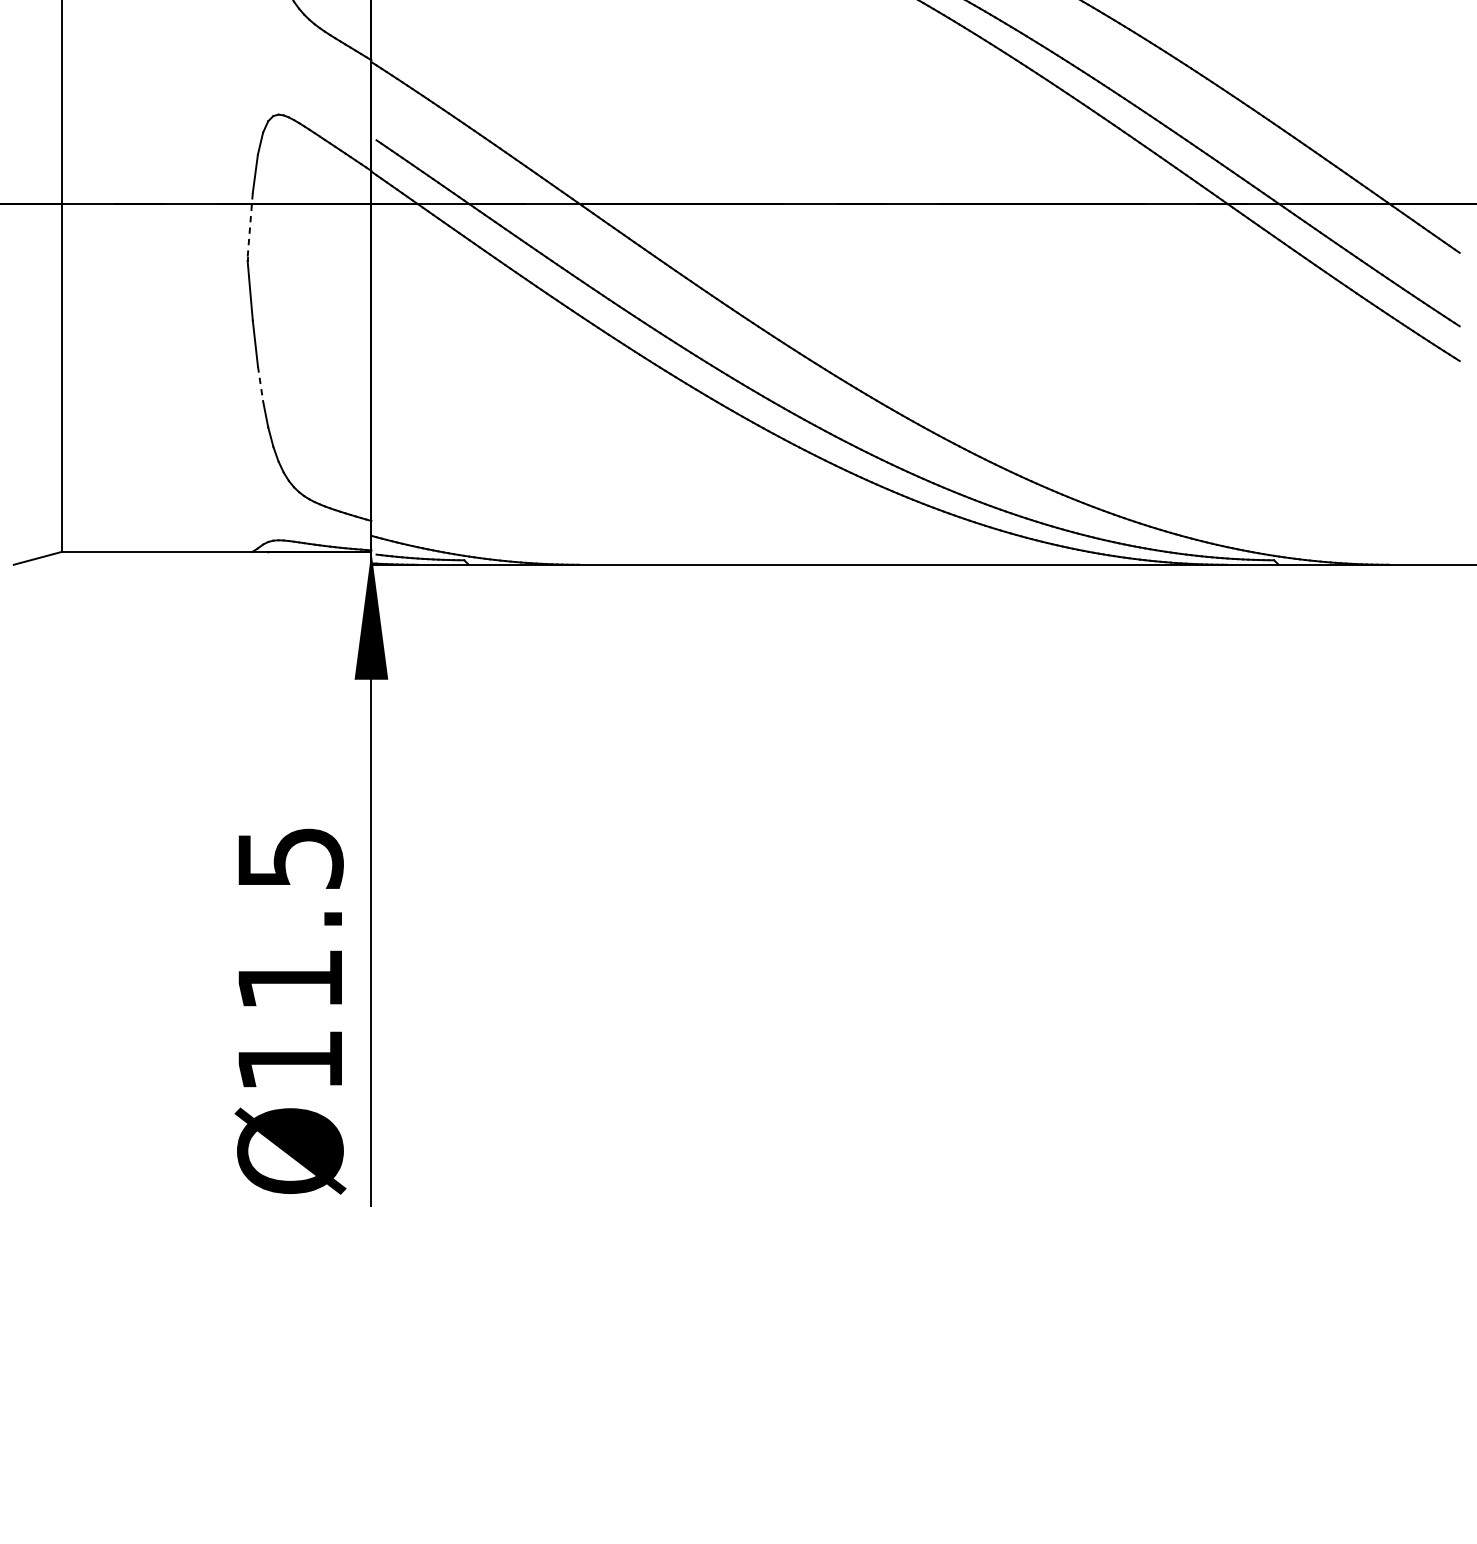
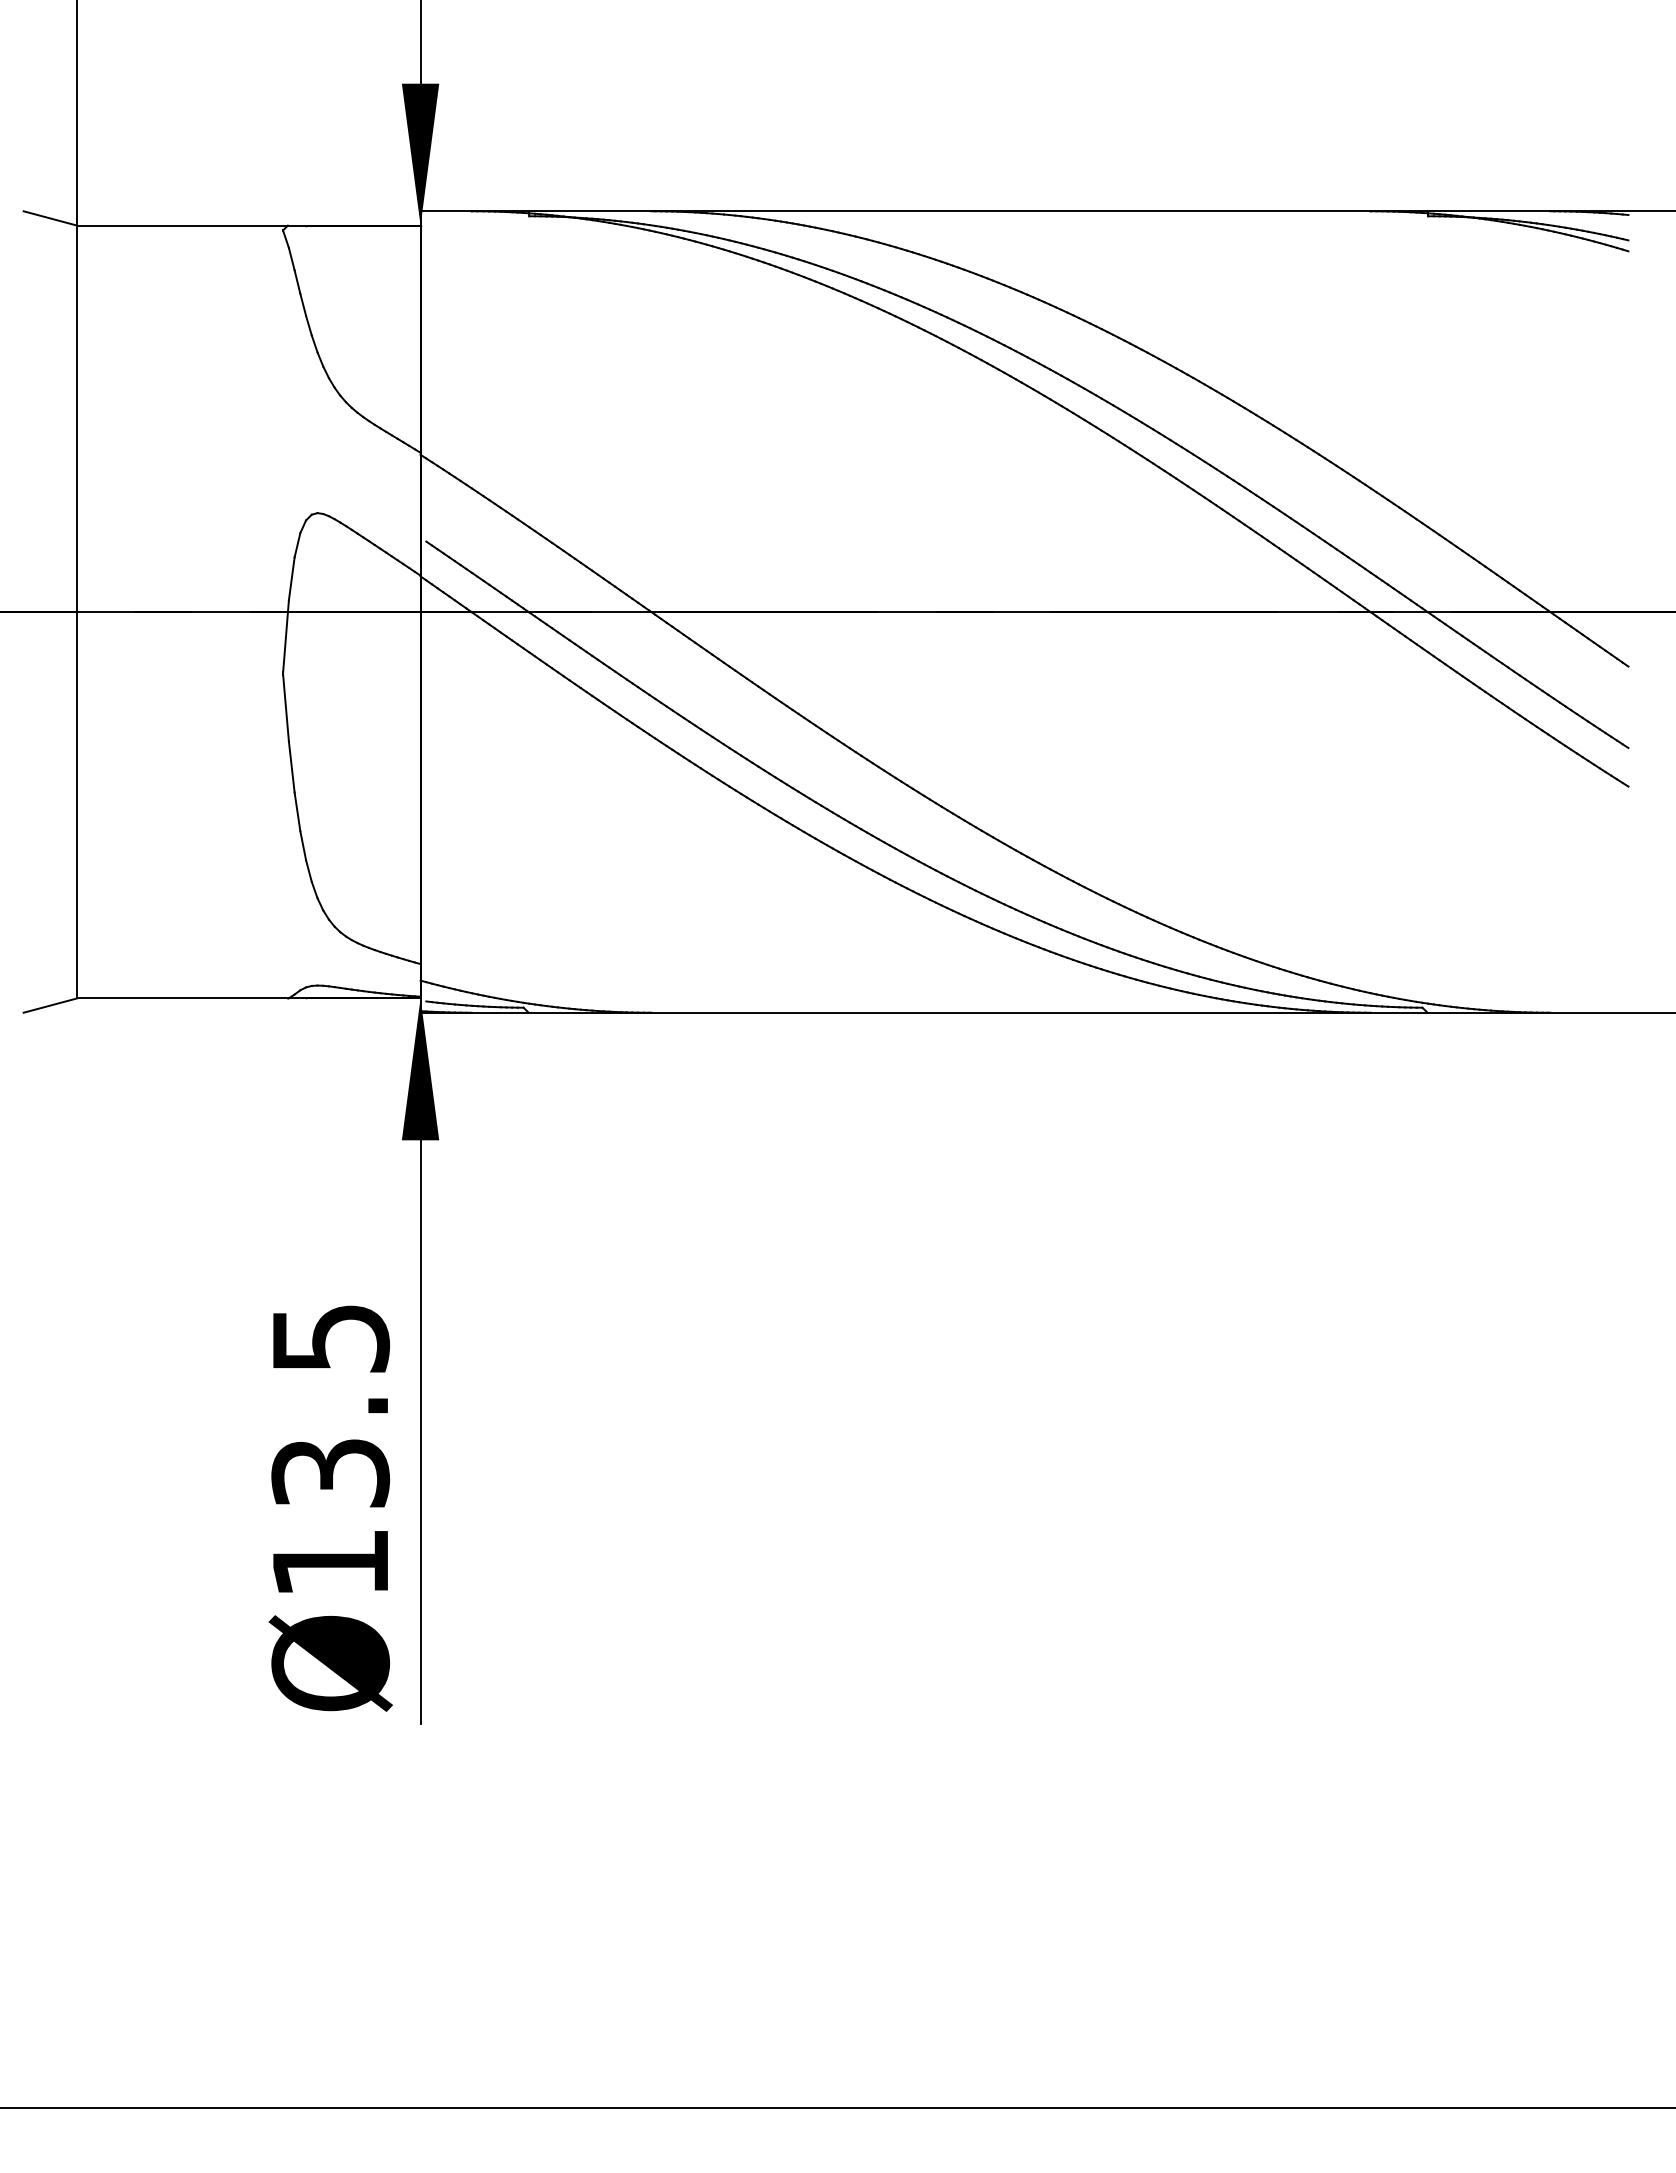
line: (250, 225) -> (286, 636), dashed -> solid
line: (260, 383) -> (297, 811), dashed -> solid
text: (290, 979) -> (330, 1473), Ø11.5 -> Ø13.5

